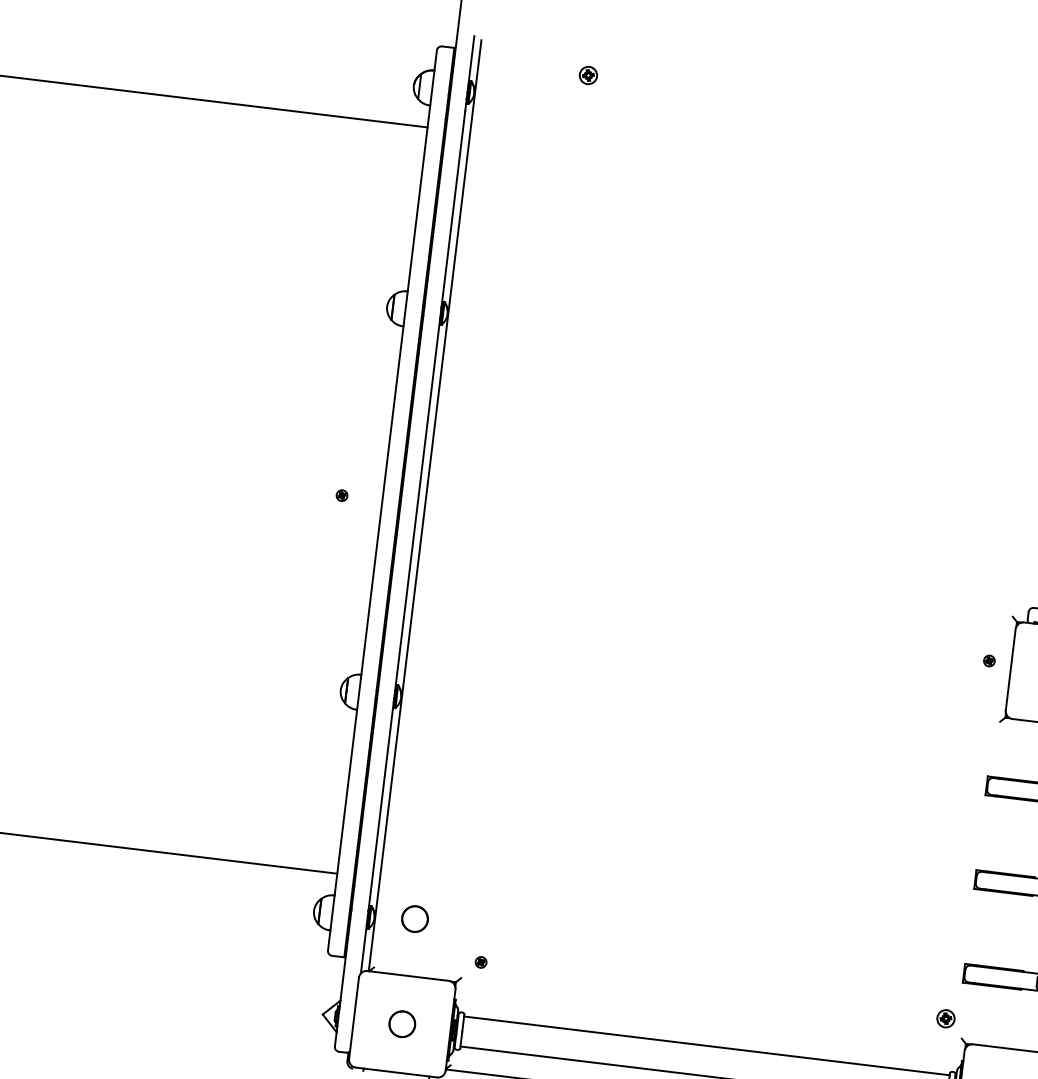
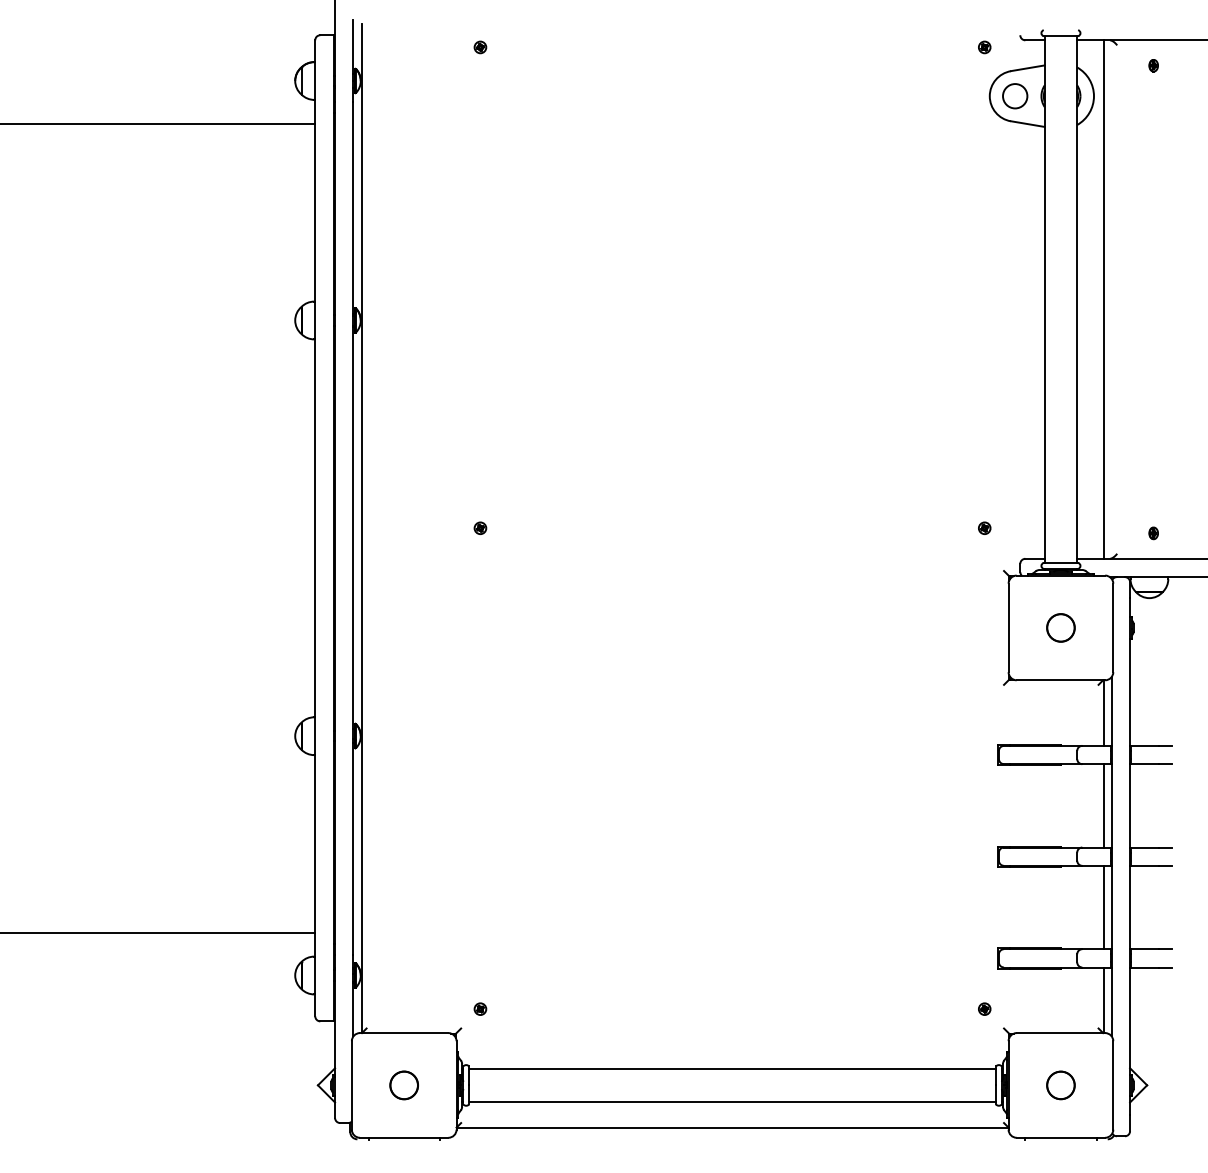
part: (588, 75) -> (480, 47), size x0.62
part: (342, 494) -> (480, 527), moved
part: (989, 660) -> (984, 527), moved
part: (414, 919) -> (403, 971), removed
part: (946, 1018) -> (984, 1008), size x0.62

